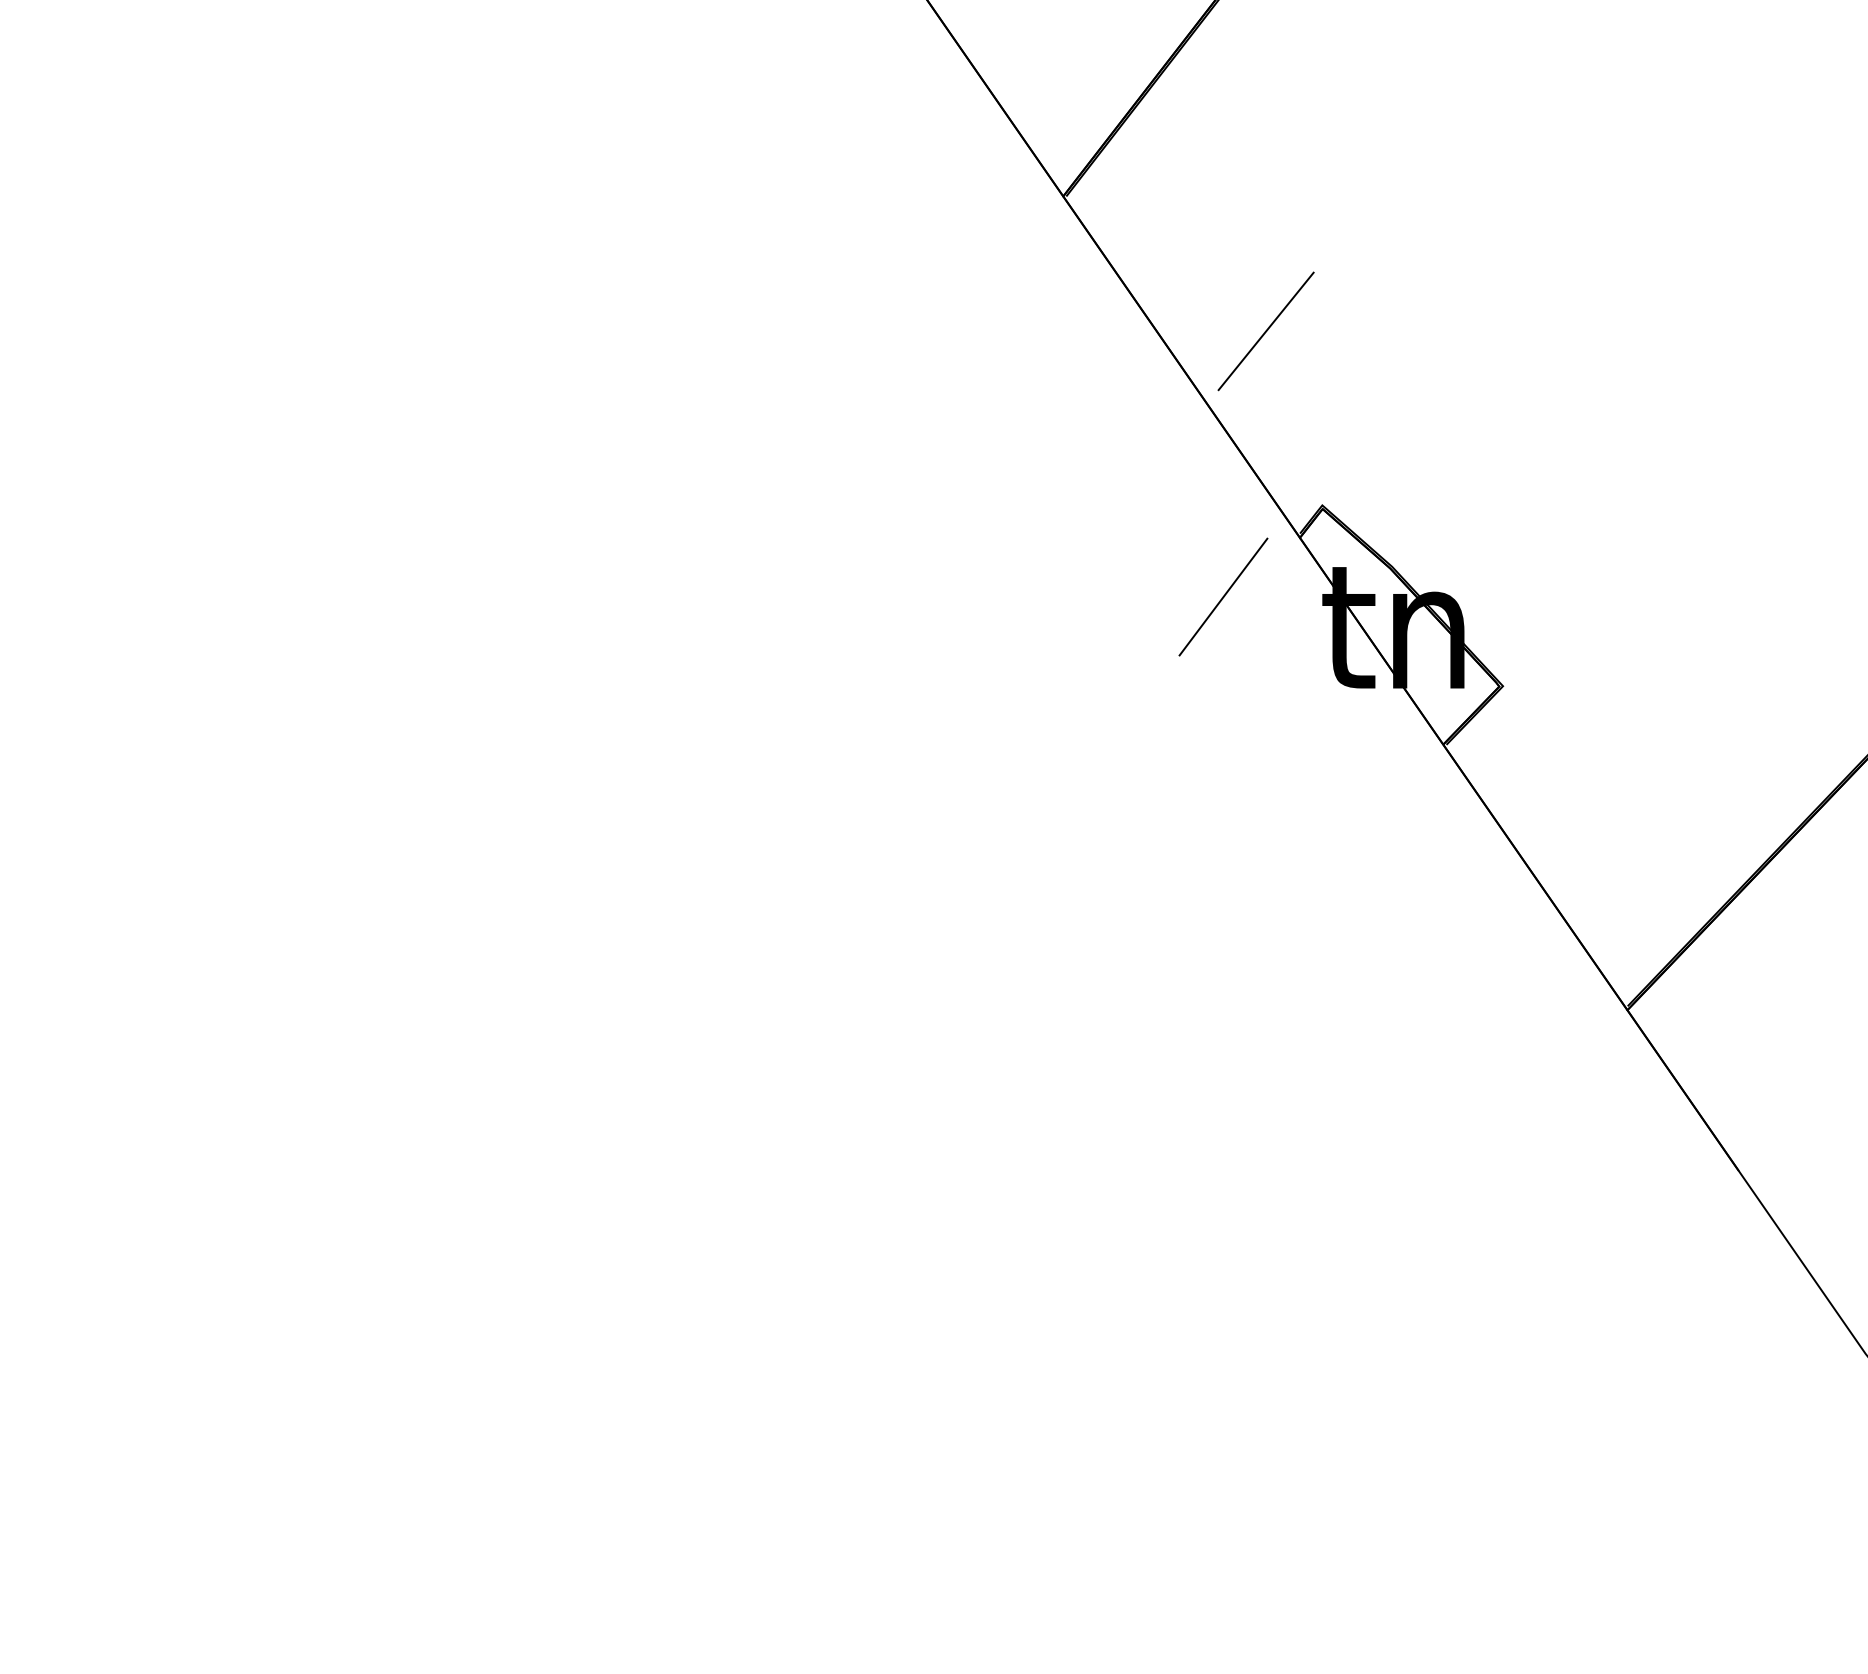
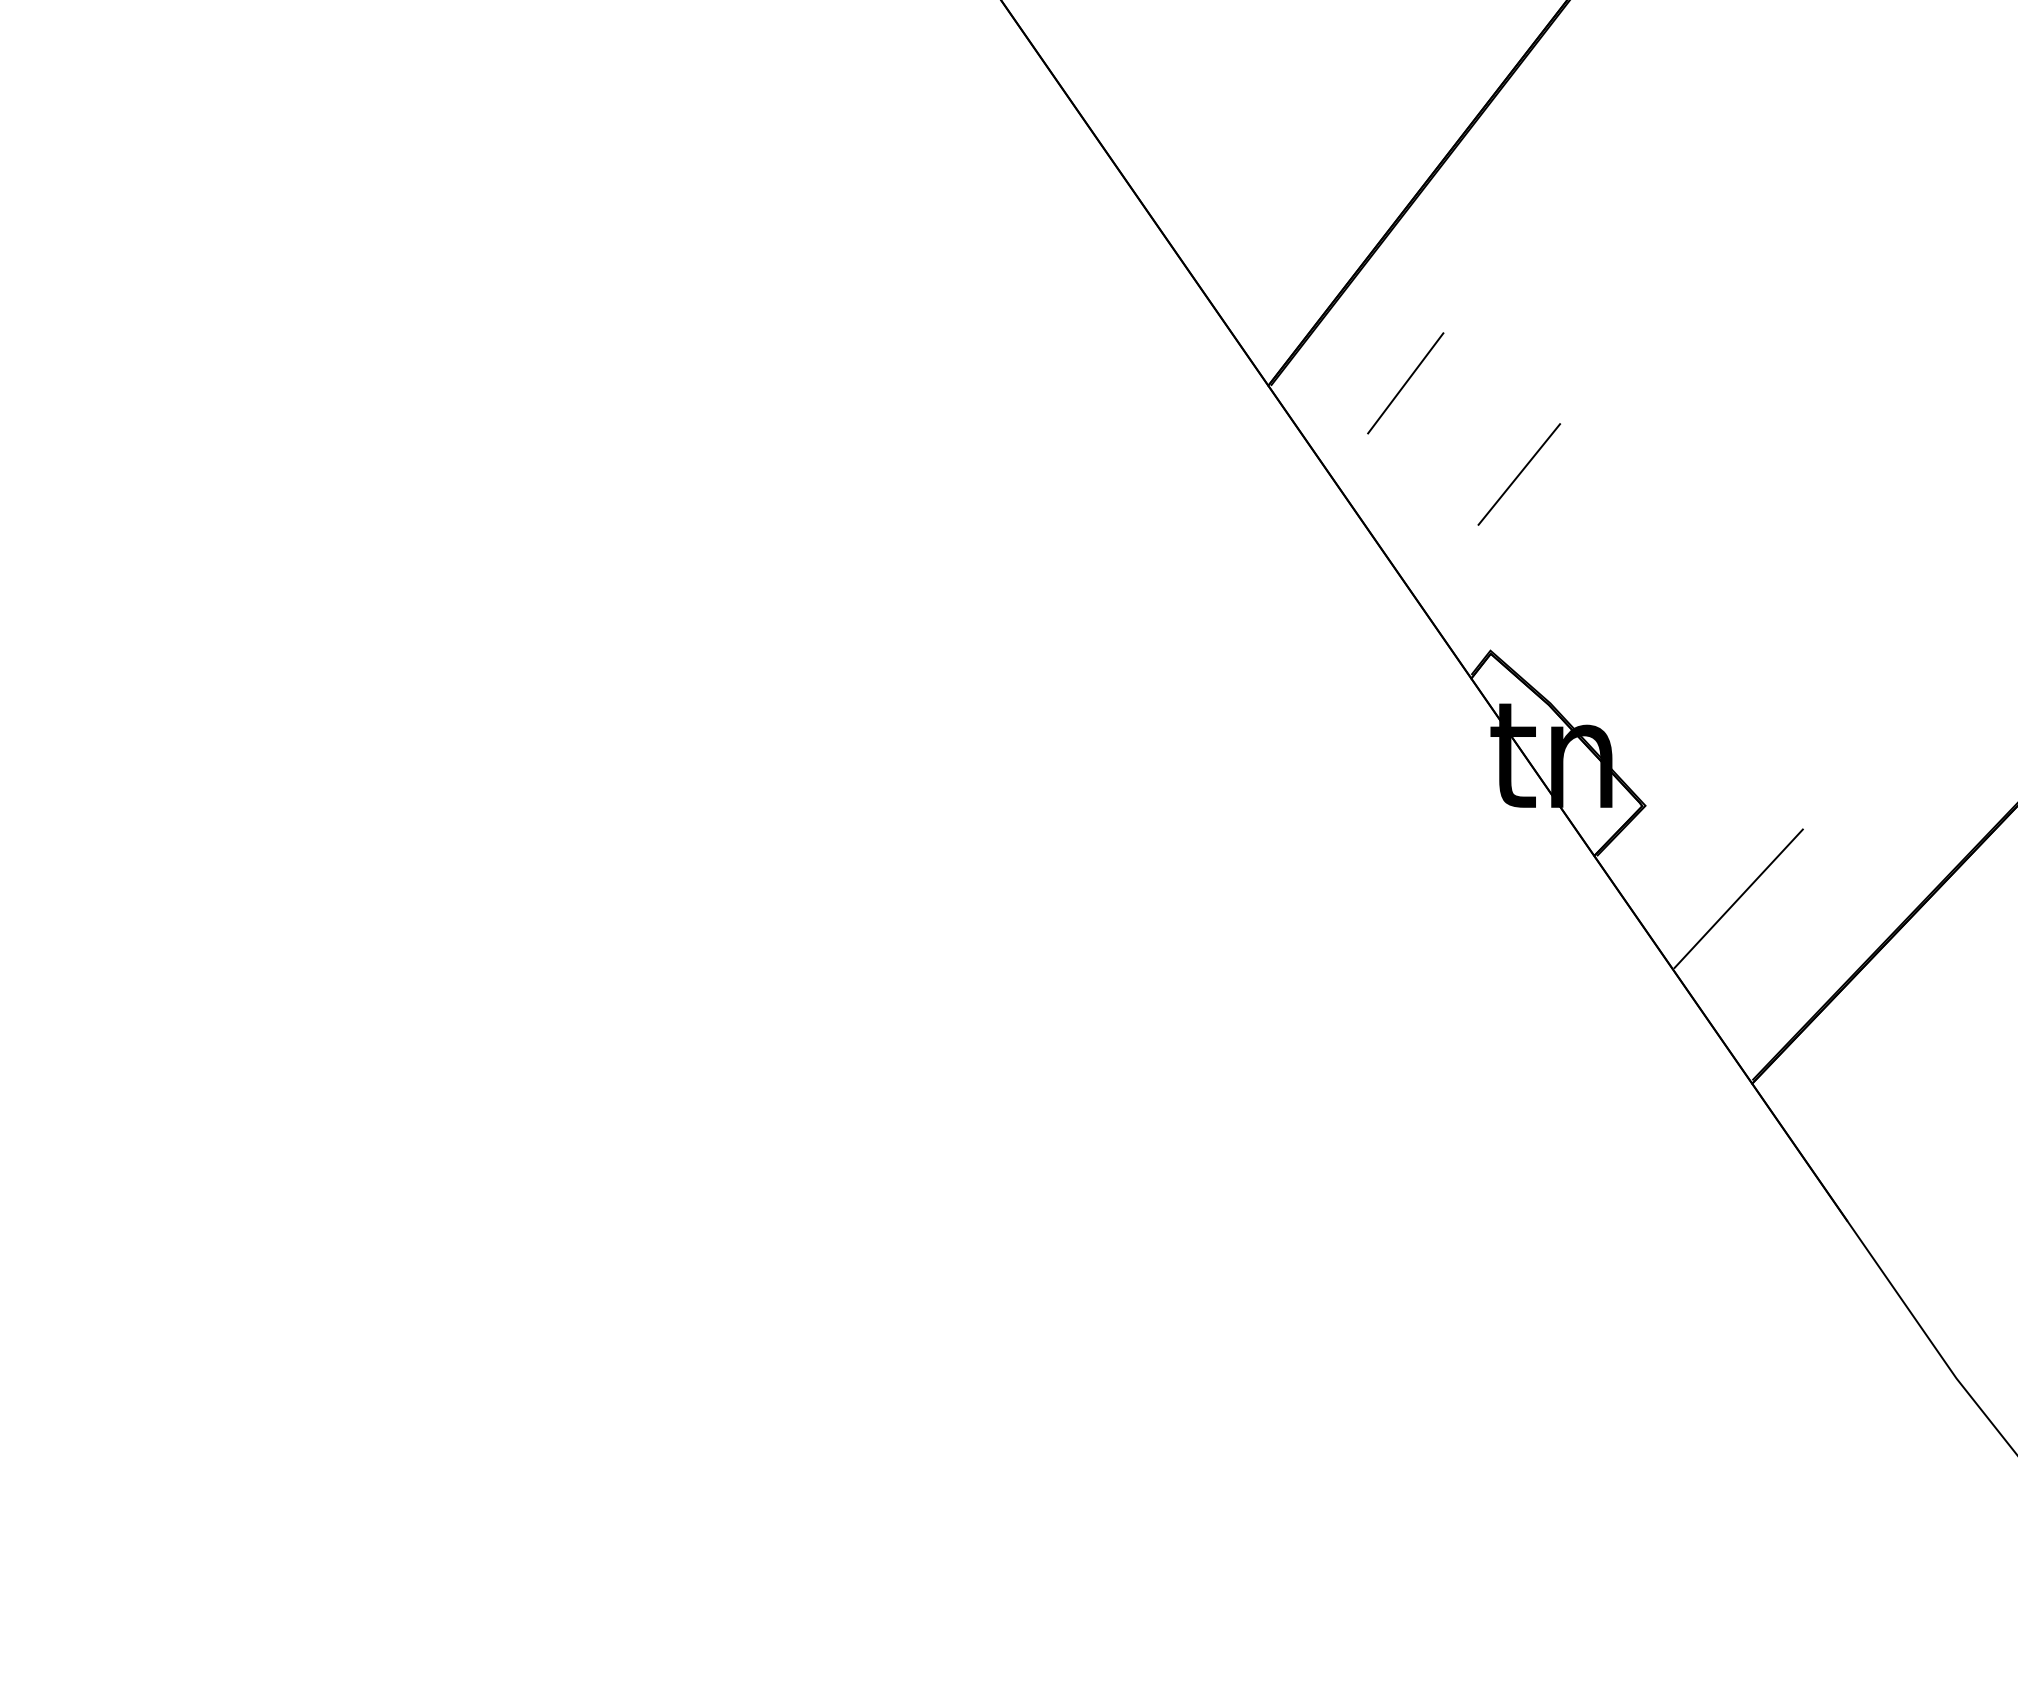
line: (1265, 331) -> (1518, 474), moved
line: (1223, 597) -> (1405, 383), moved
line: (1611, 794) -> (1738, 898), added

